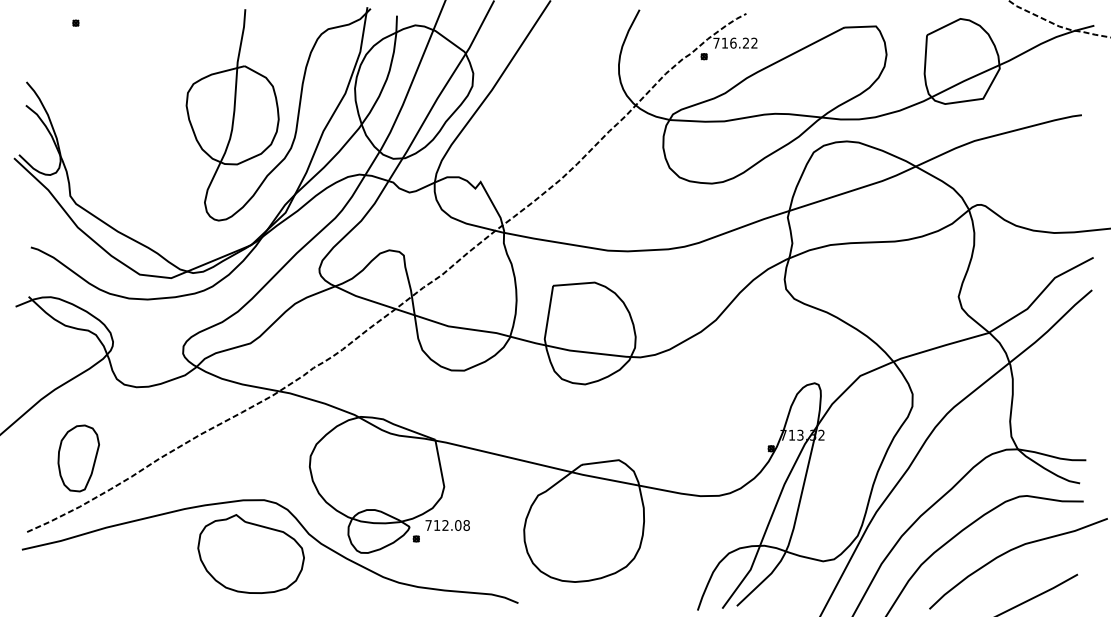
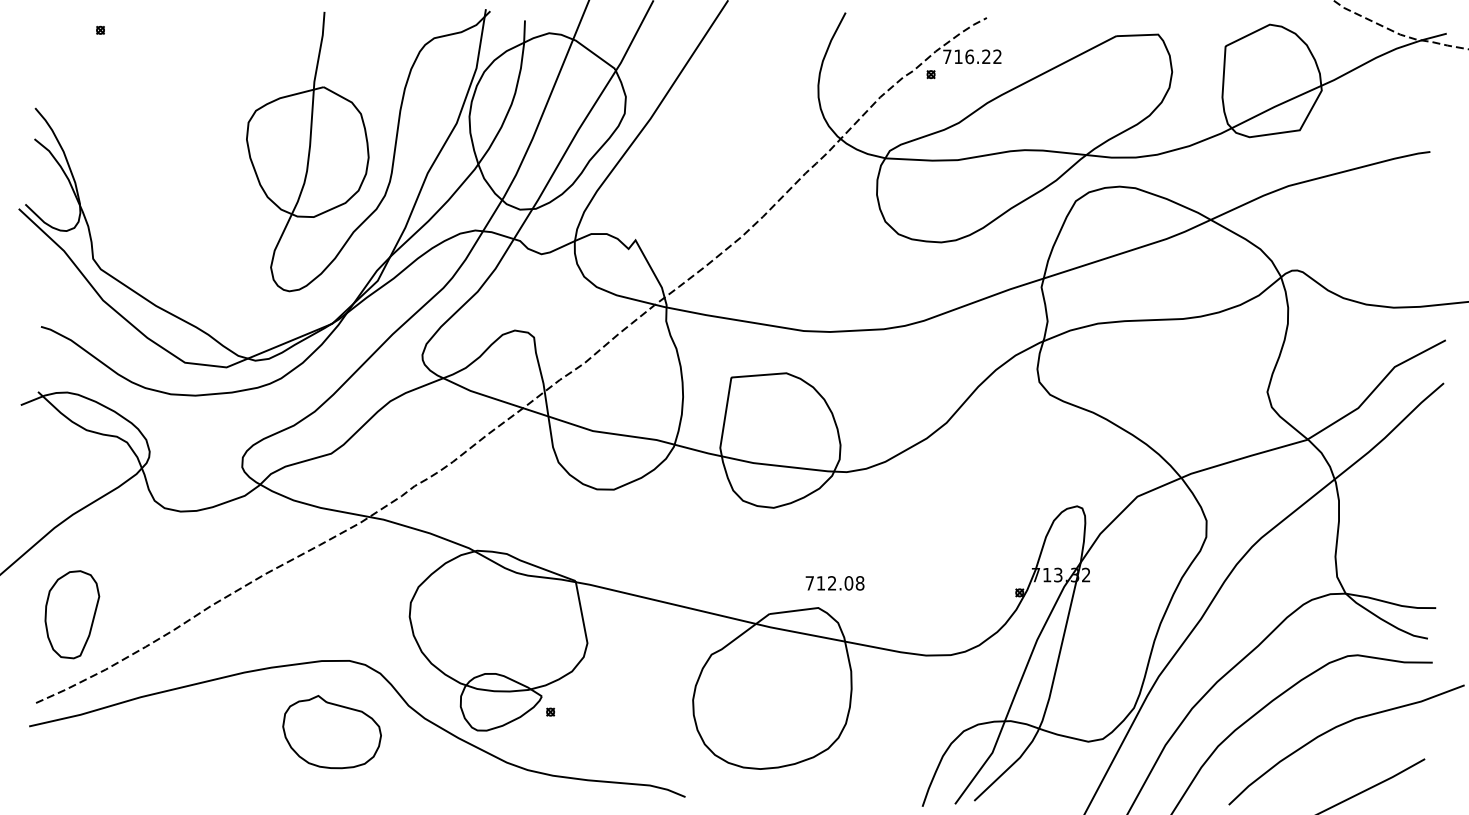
part: (78, 458) -> (72, 614), moved
text: (447, 525) -> (834, 583), moved
part: (250, 553) -> (331, 731), size x0.7

